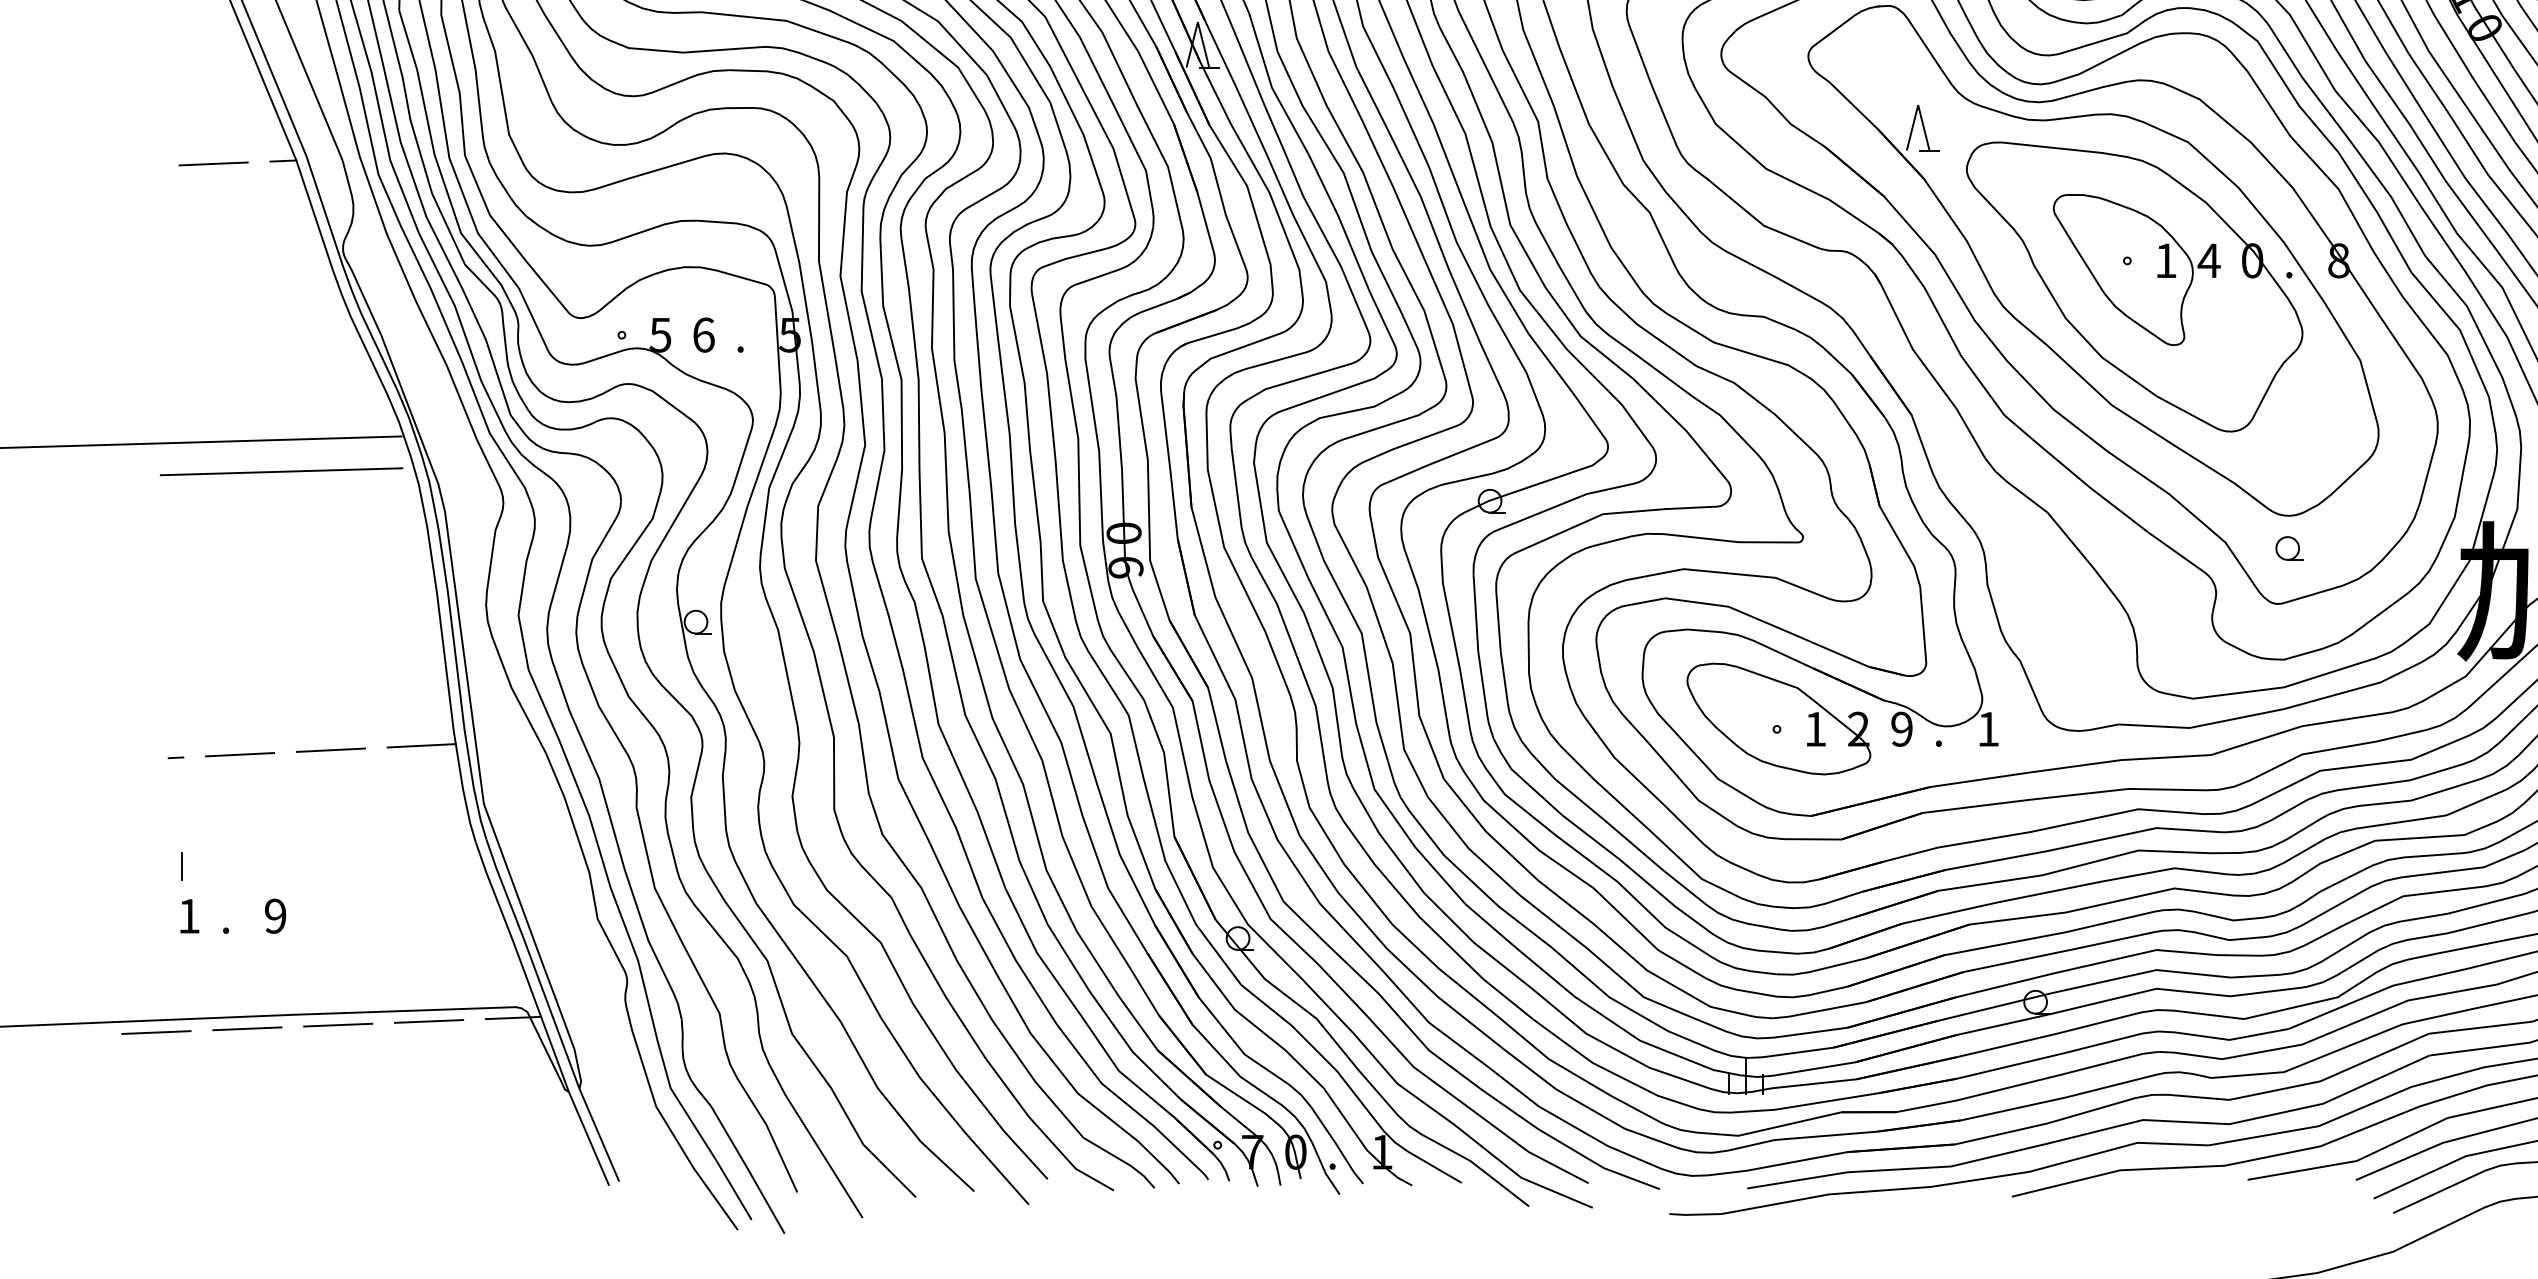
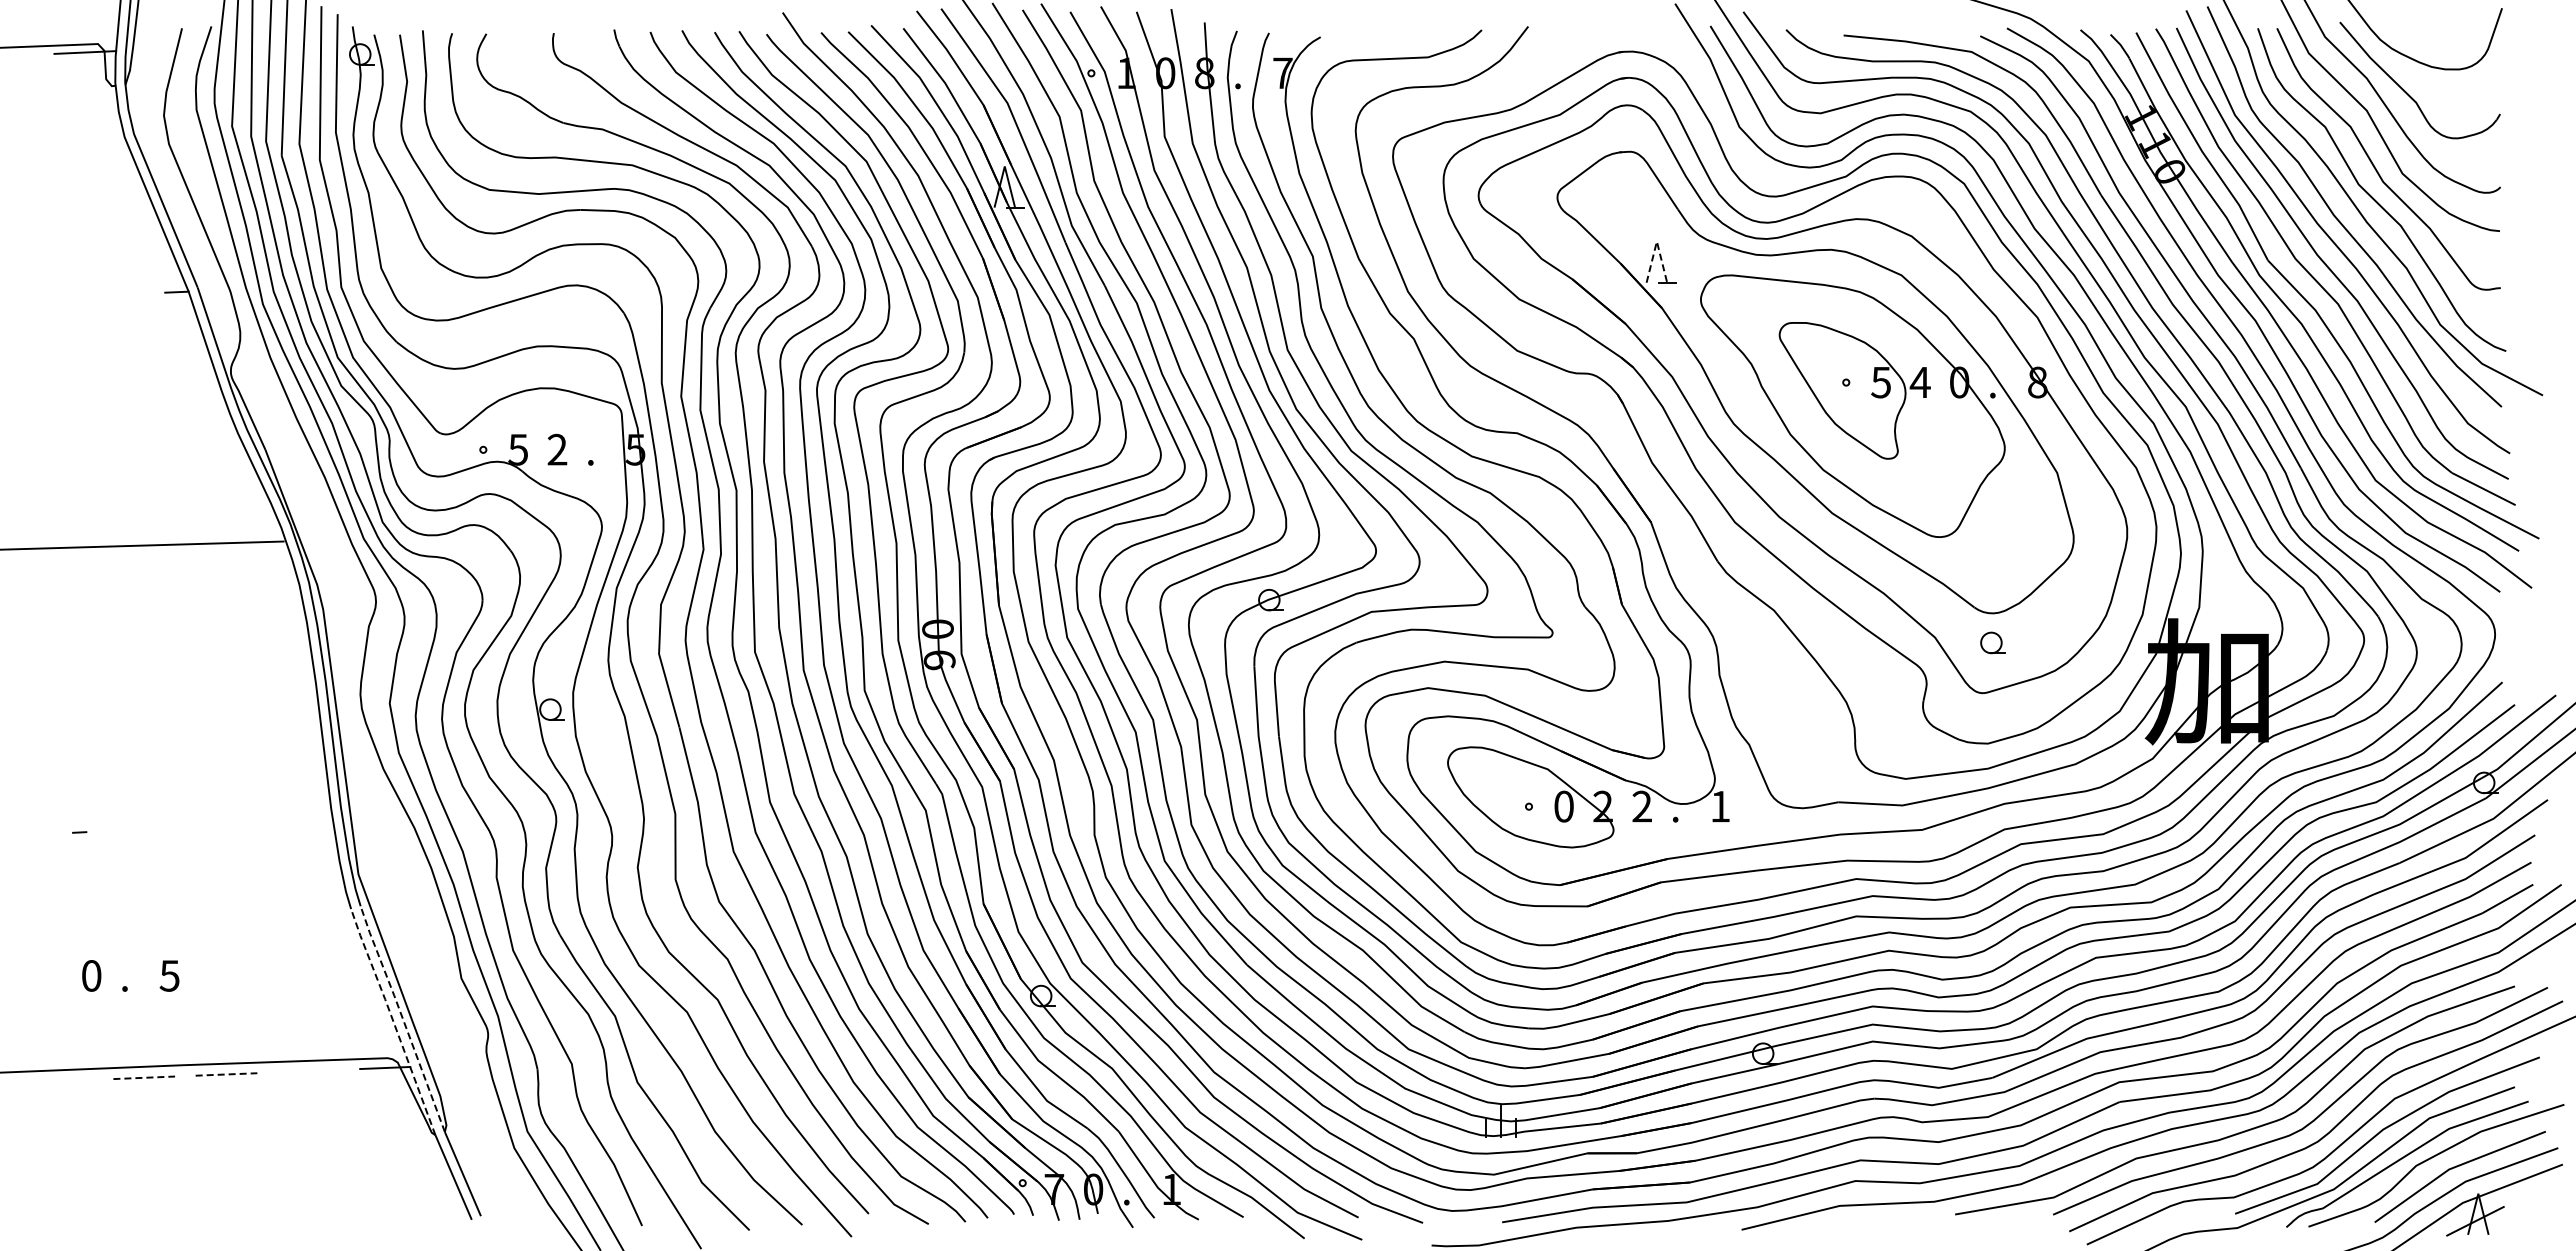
line: (1917, 105) -> (1656, 241), solid -> dashed
line: (213, 163) -> (113, 294), removed
text: (2165, 260) -> (1880, 382), 1 -> 5
text: (703, 334) -> (557, 449), 6 -> 2
line: (281, 471) -> (175, 573), removed
text: (1815, 729) -> (1563, 806), 1 -> 0
text: (1901, 729) -> (1641, 806), 9 -> 2
line: (422, 745) -> (302, 821), removed
line: (330, 750) -> (219, 825), removed
line: (239, 754) -> (137, 829), removed
line: (182, 866) -> (85, 930), removed
text: (189, 915) -> (91, 975), 1 -> 0
text: (275, 915) -> (169, 975), 9 -> 5
line: (532, 962) -> (402, 1017), solid -> dashed
line: (521, 964) -> (392, 1019), solid -> dashed
line: (428, 1020) -> (308, 1070), removed
line: (338, 1025) -> (226, 1074), solid -> dashed
line: (247, 1028) -> (144, 1077), solid -> dashed
line: (155, 1031) -> (61, 1080), removed

